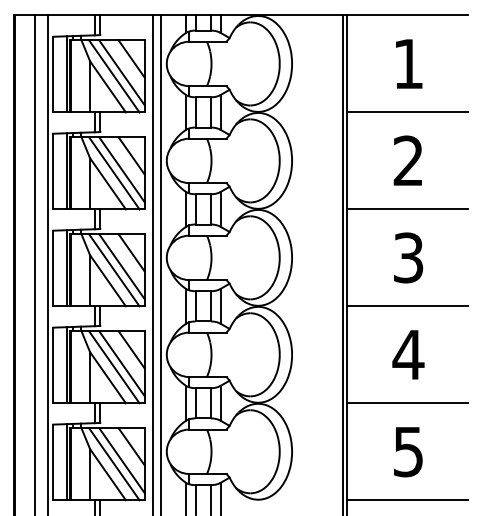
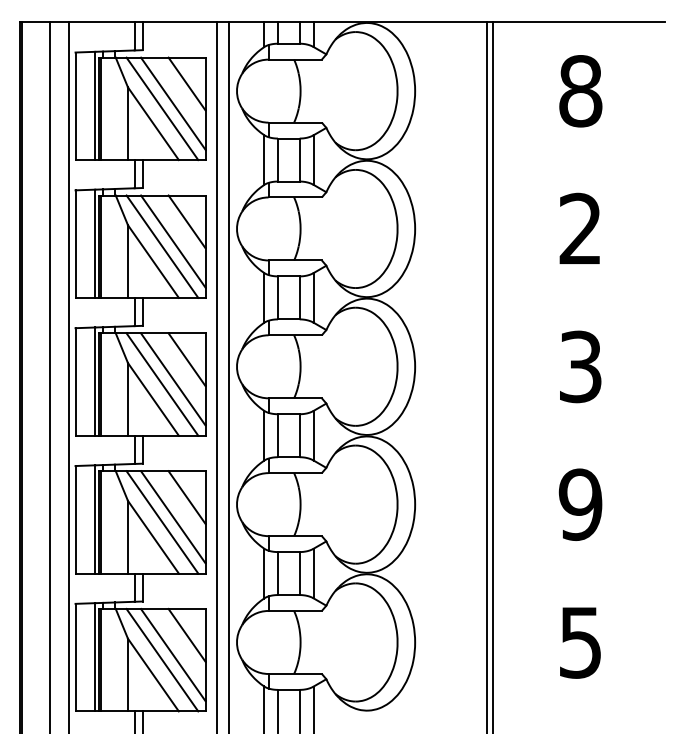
text: (408, 63) -> (580, 90), 1 -> 8
line: (406, 112) -> (577, 160), removed
line: (406, 209) -> (577, 298), removed
line: (406, 306) -> (577, 435), removed
text: (408, 354) -> (580, 504), 4 -> 9
line: (406, 403) -> (577, 573), removed
line: (406, 500) -> (577, 711), removed

